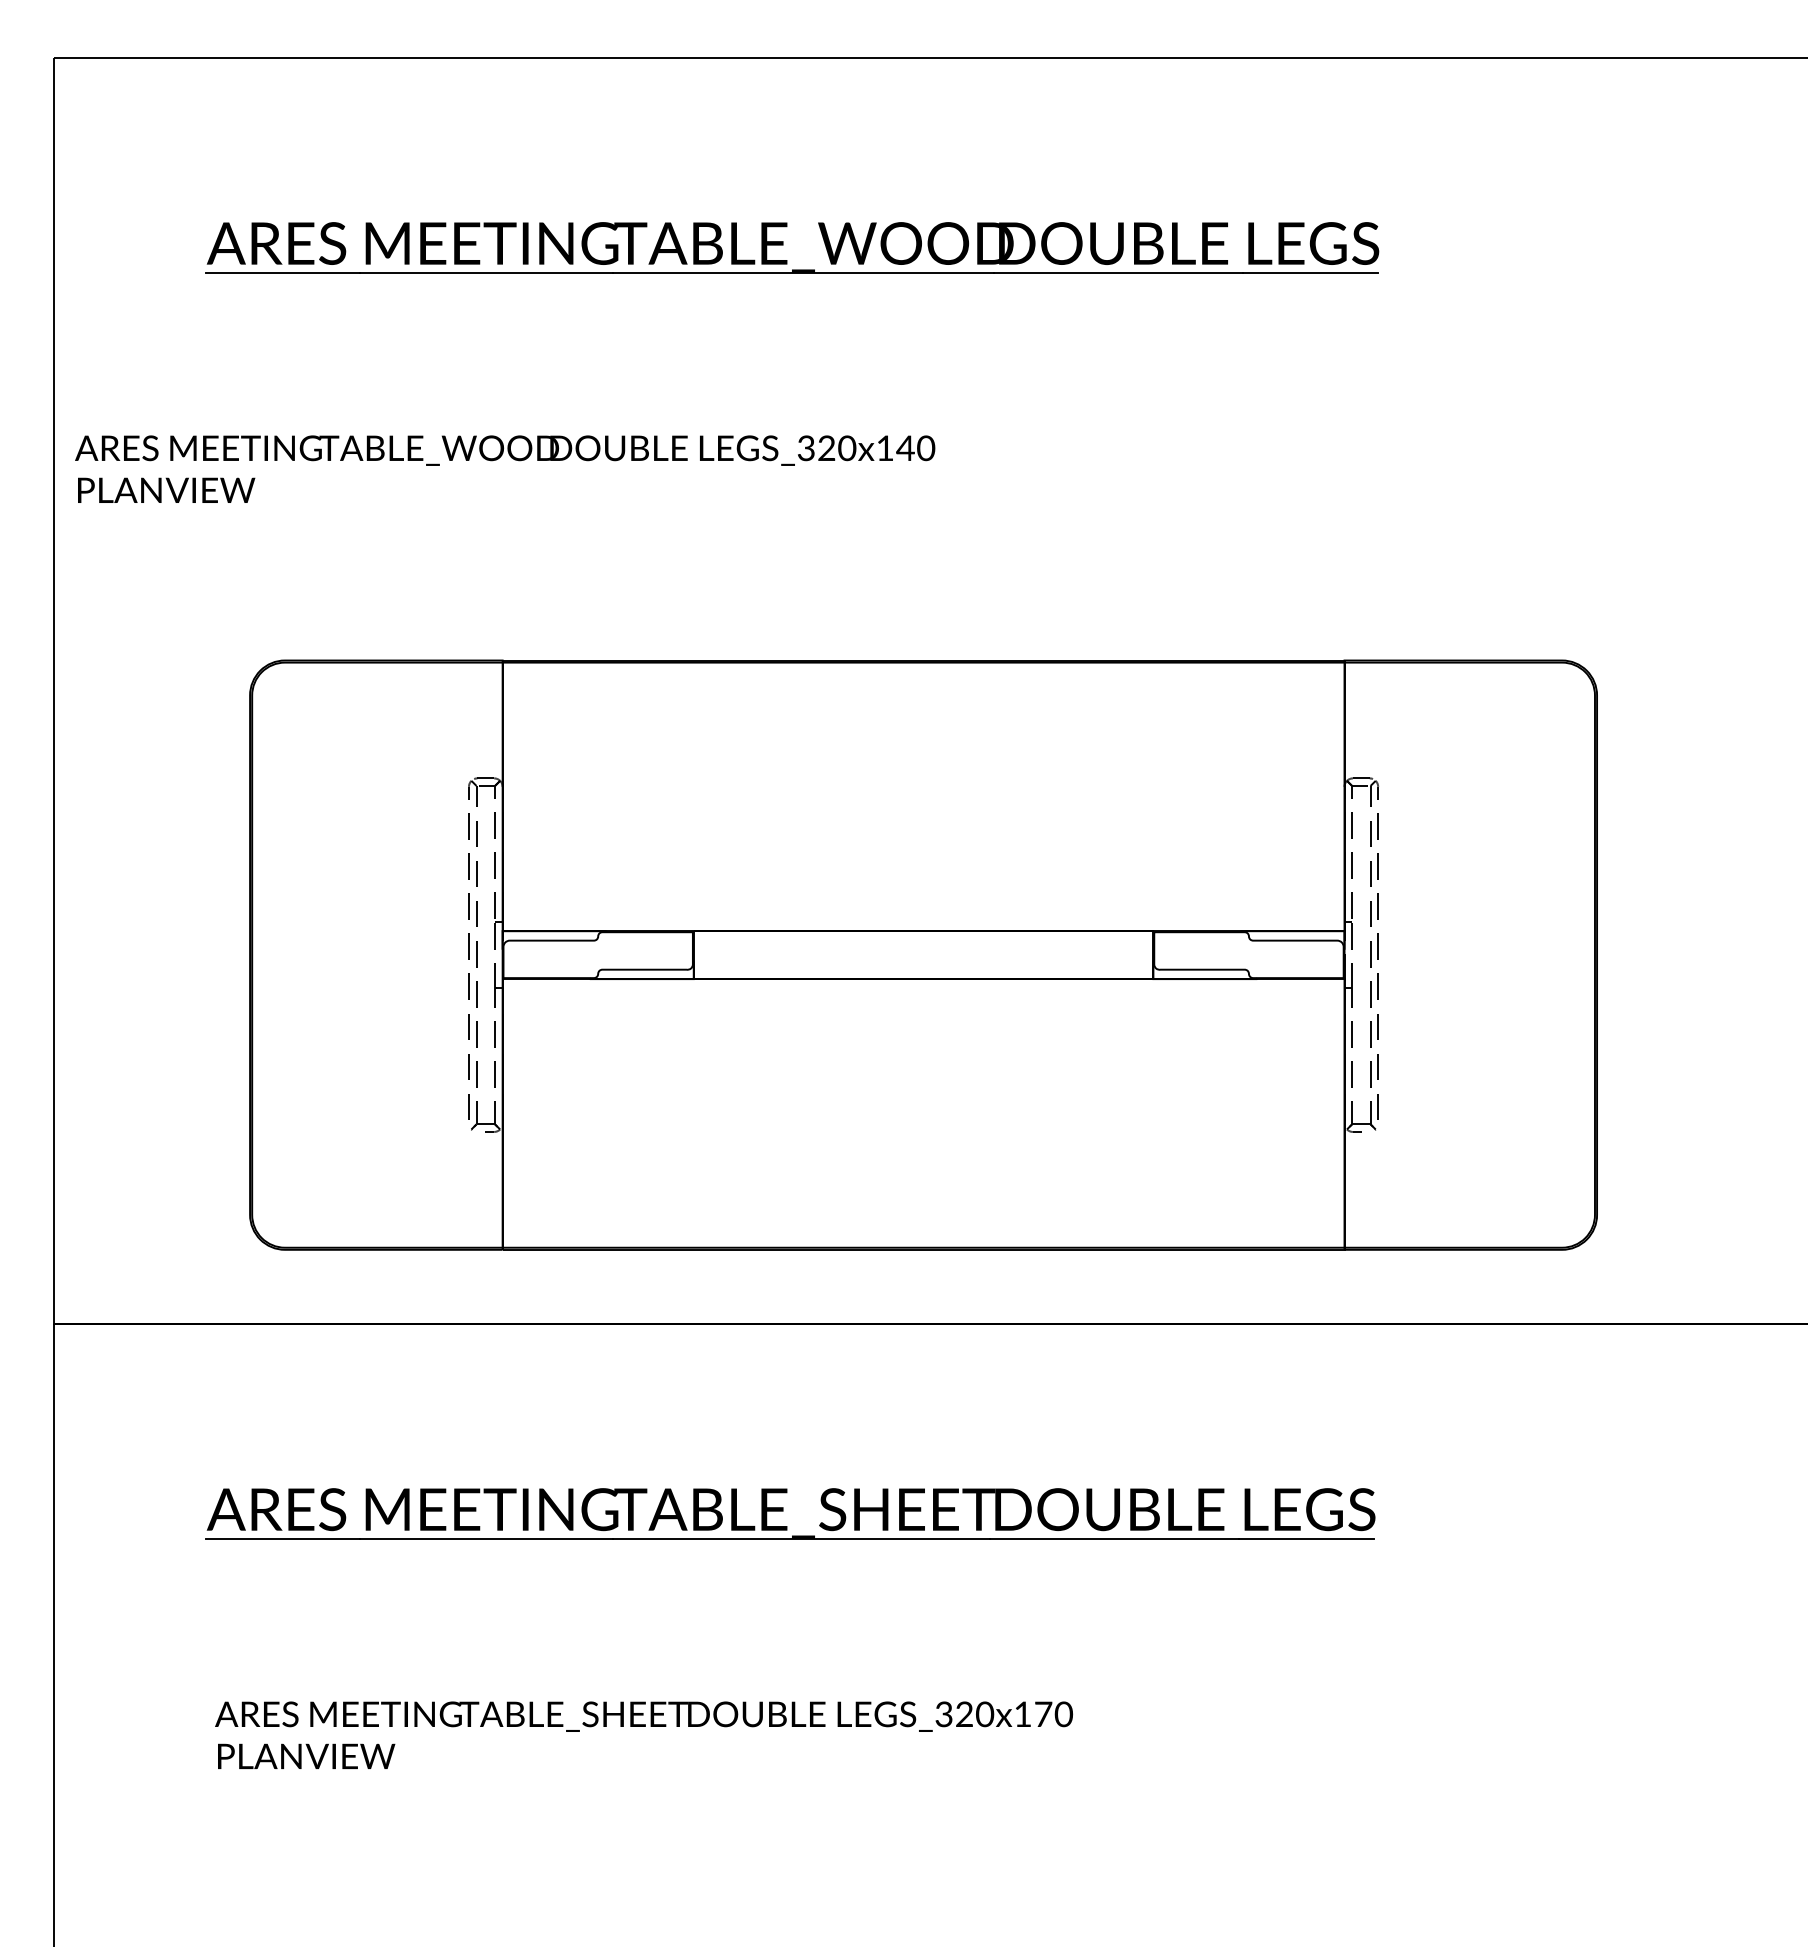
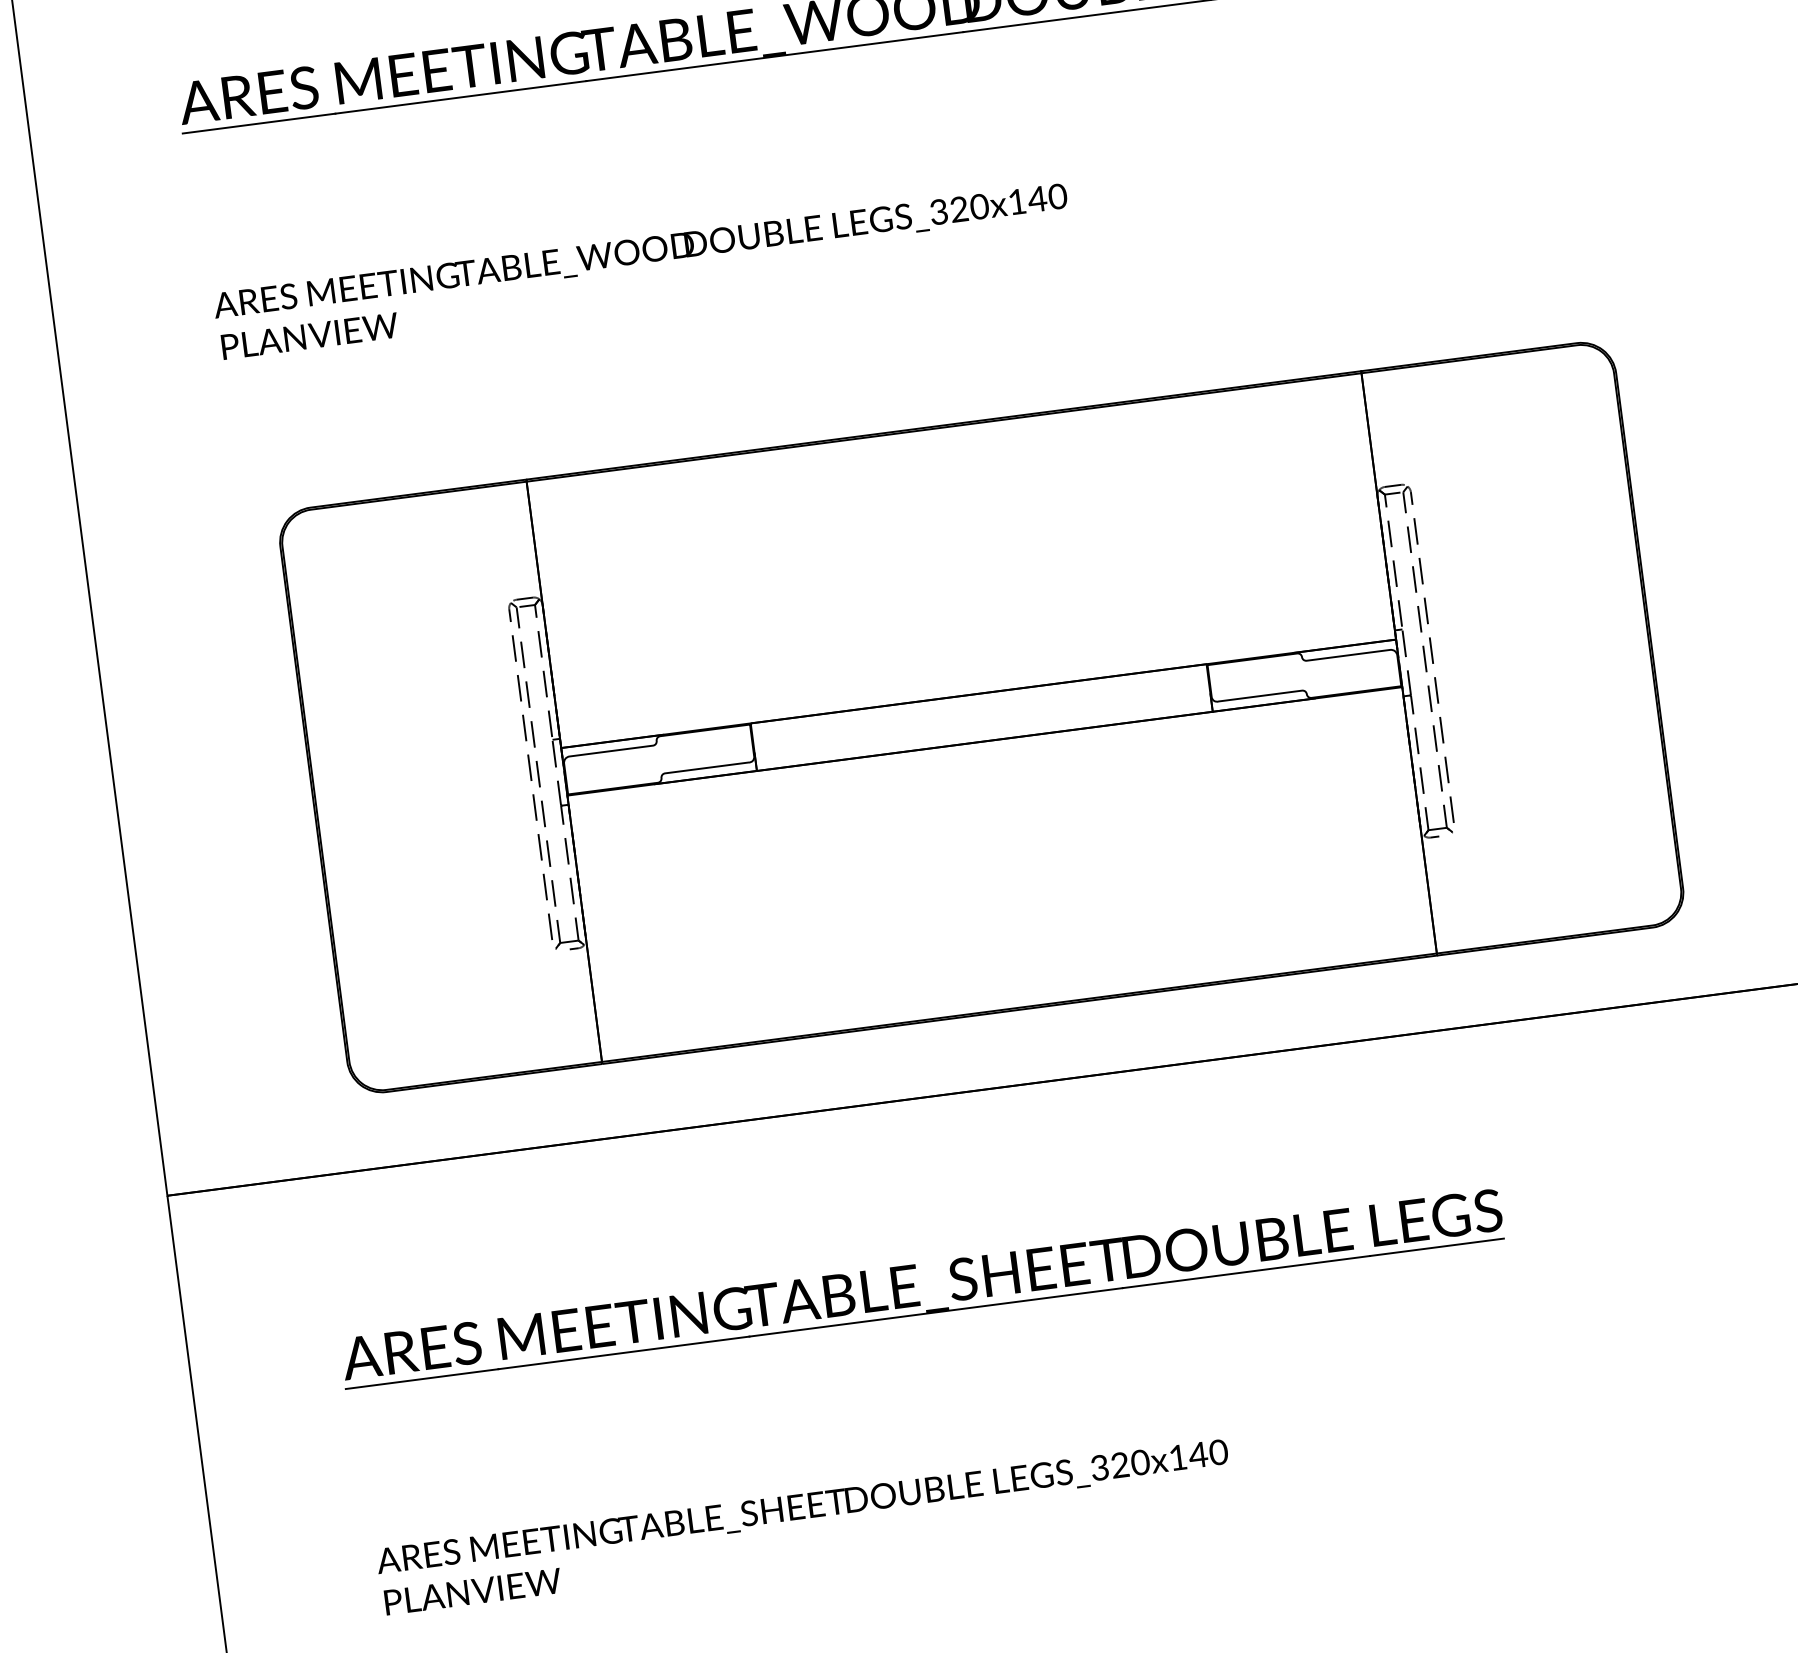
text: (505, 468) -> (643, 270), moved
text: (1042, 1713) -> (1197, 1454), LEGS_320x170 -> LEGS_320x140

